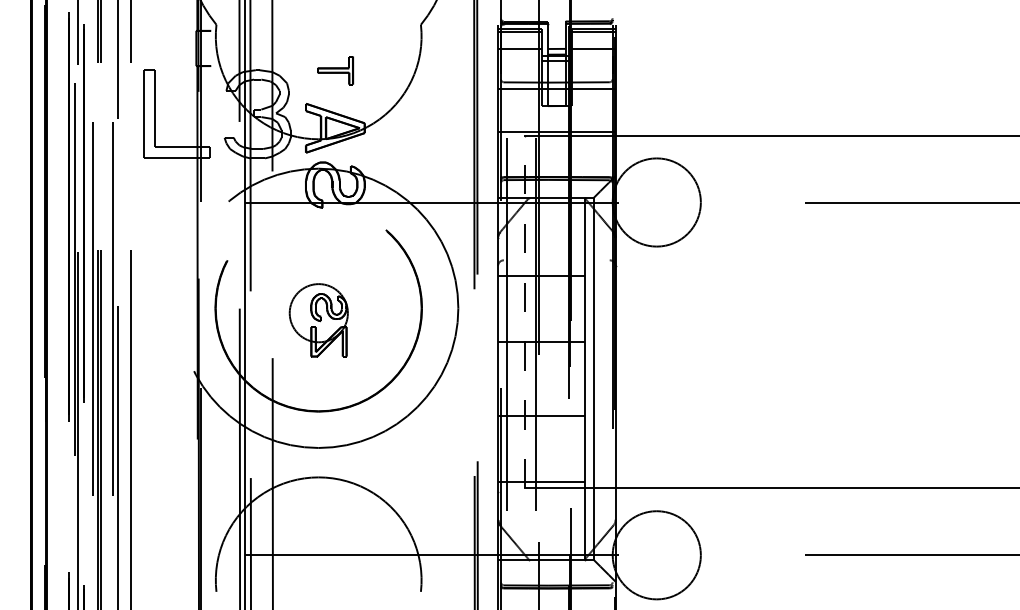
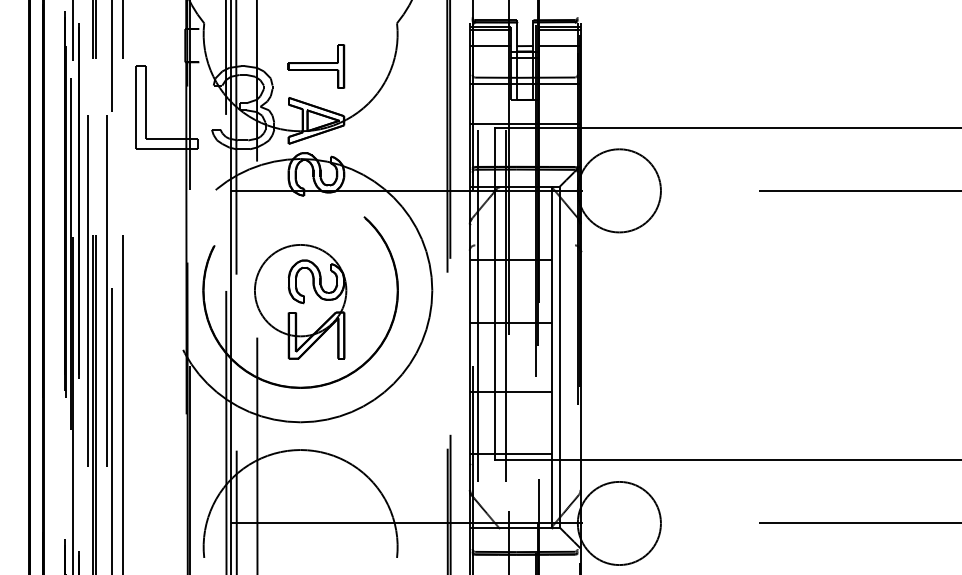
part: (335, 70) -> (316, 66), size x1.67
line: (524, 311) -> (494, 293), dashed -> solid
part: (318, 320) -> (300, 302), size x1.67

